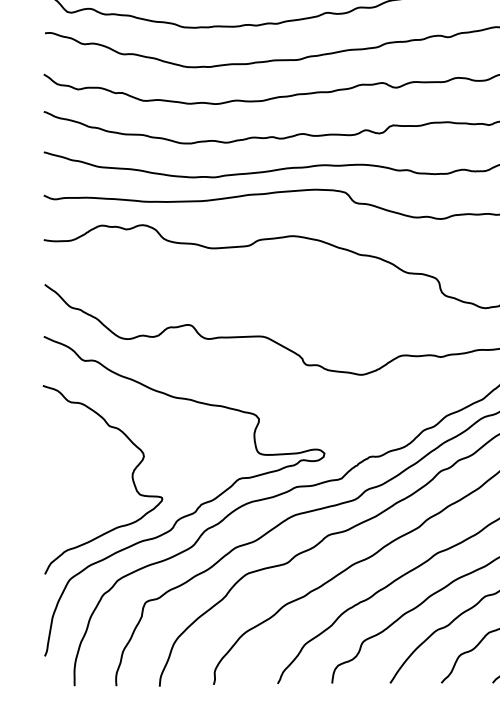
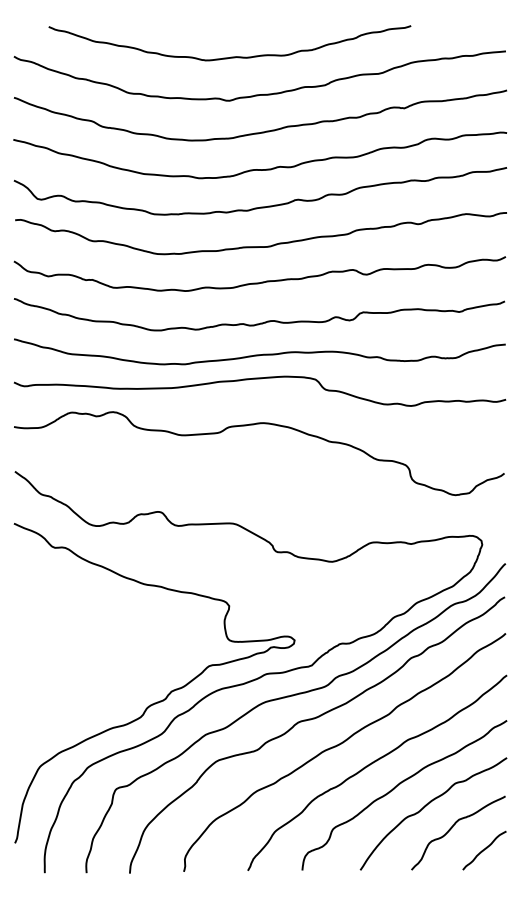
curve: (131, 477) -> (101, 664), removed

